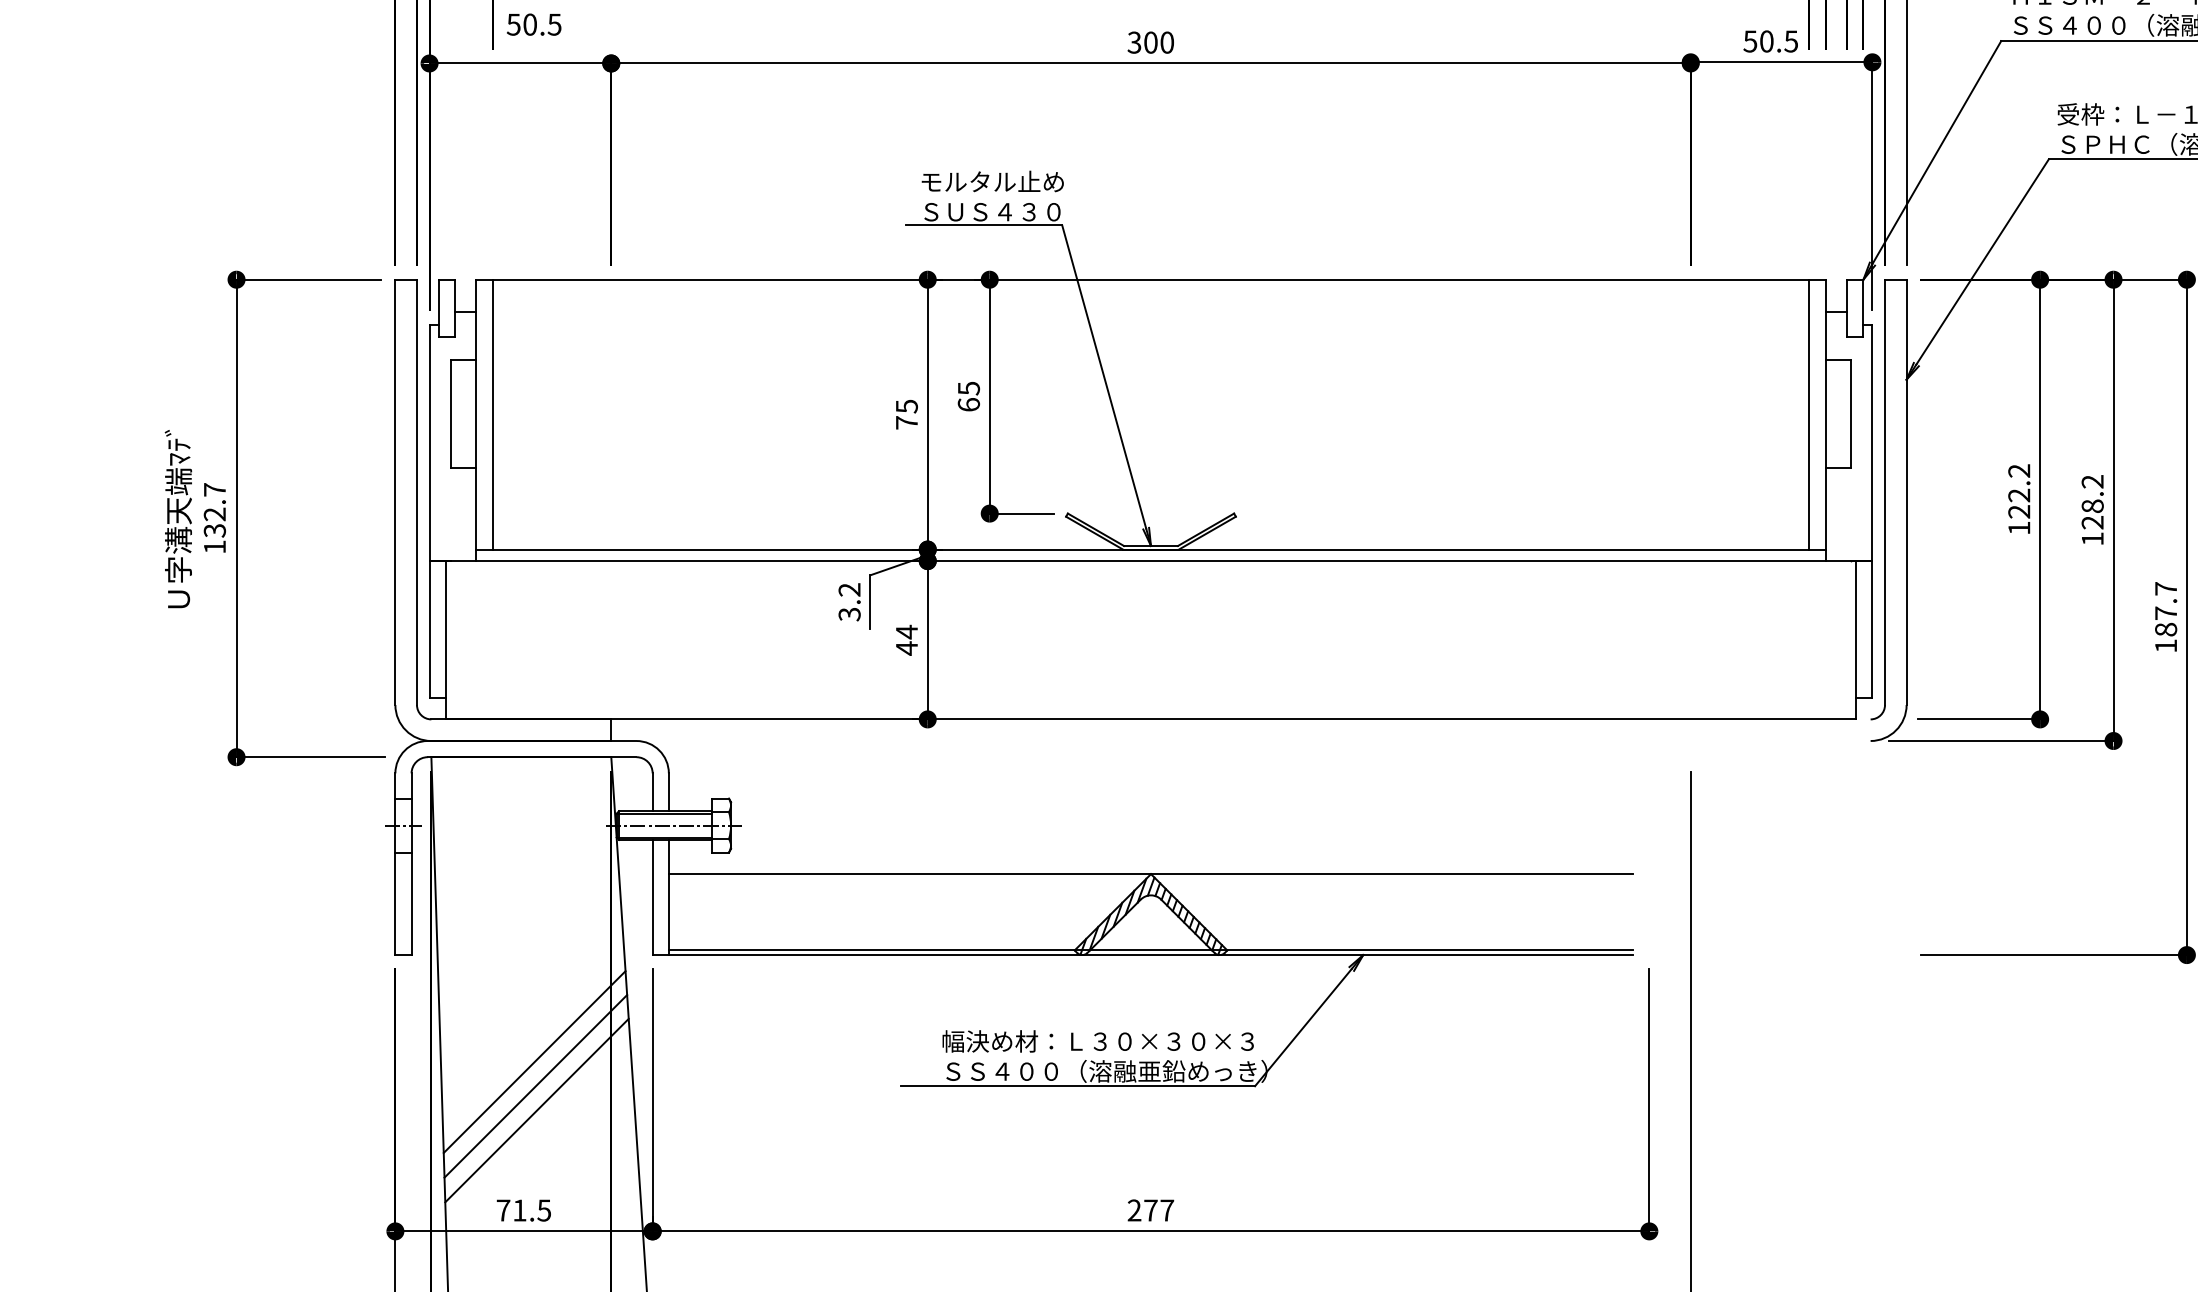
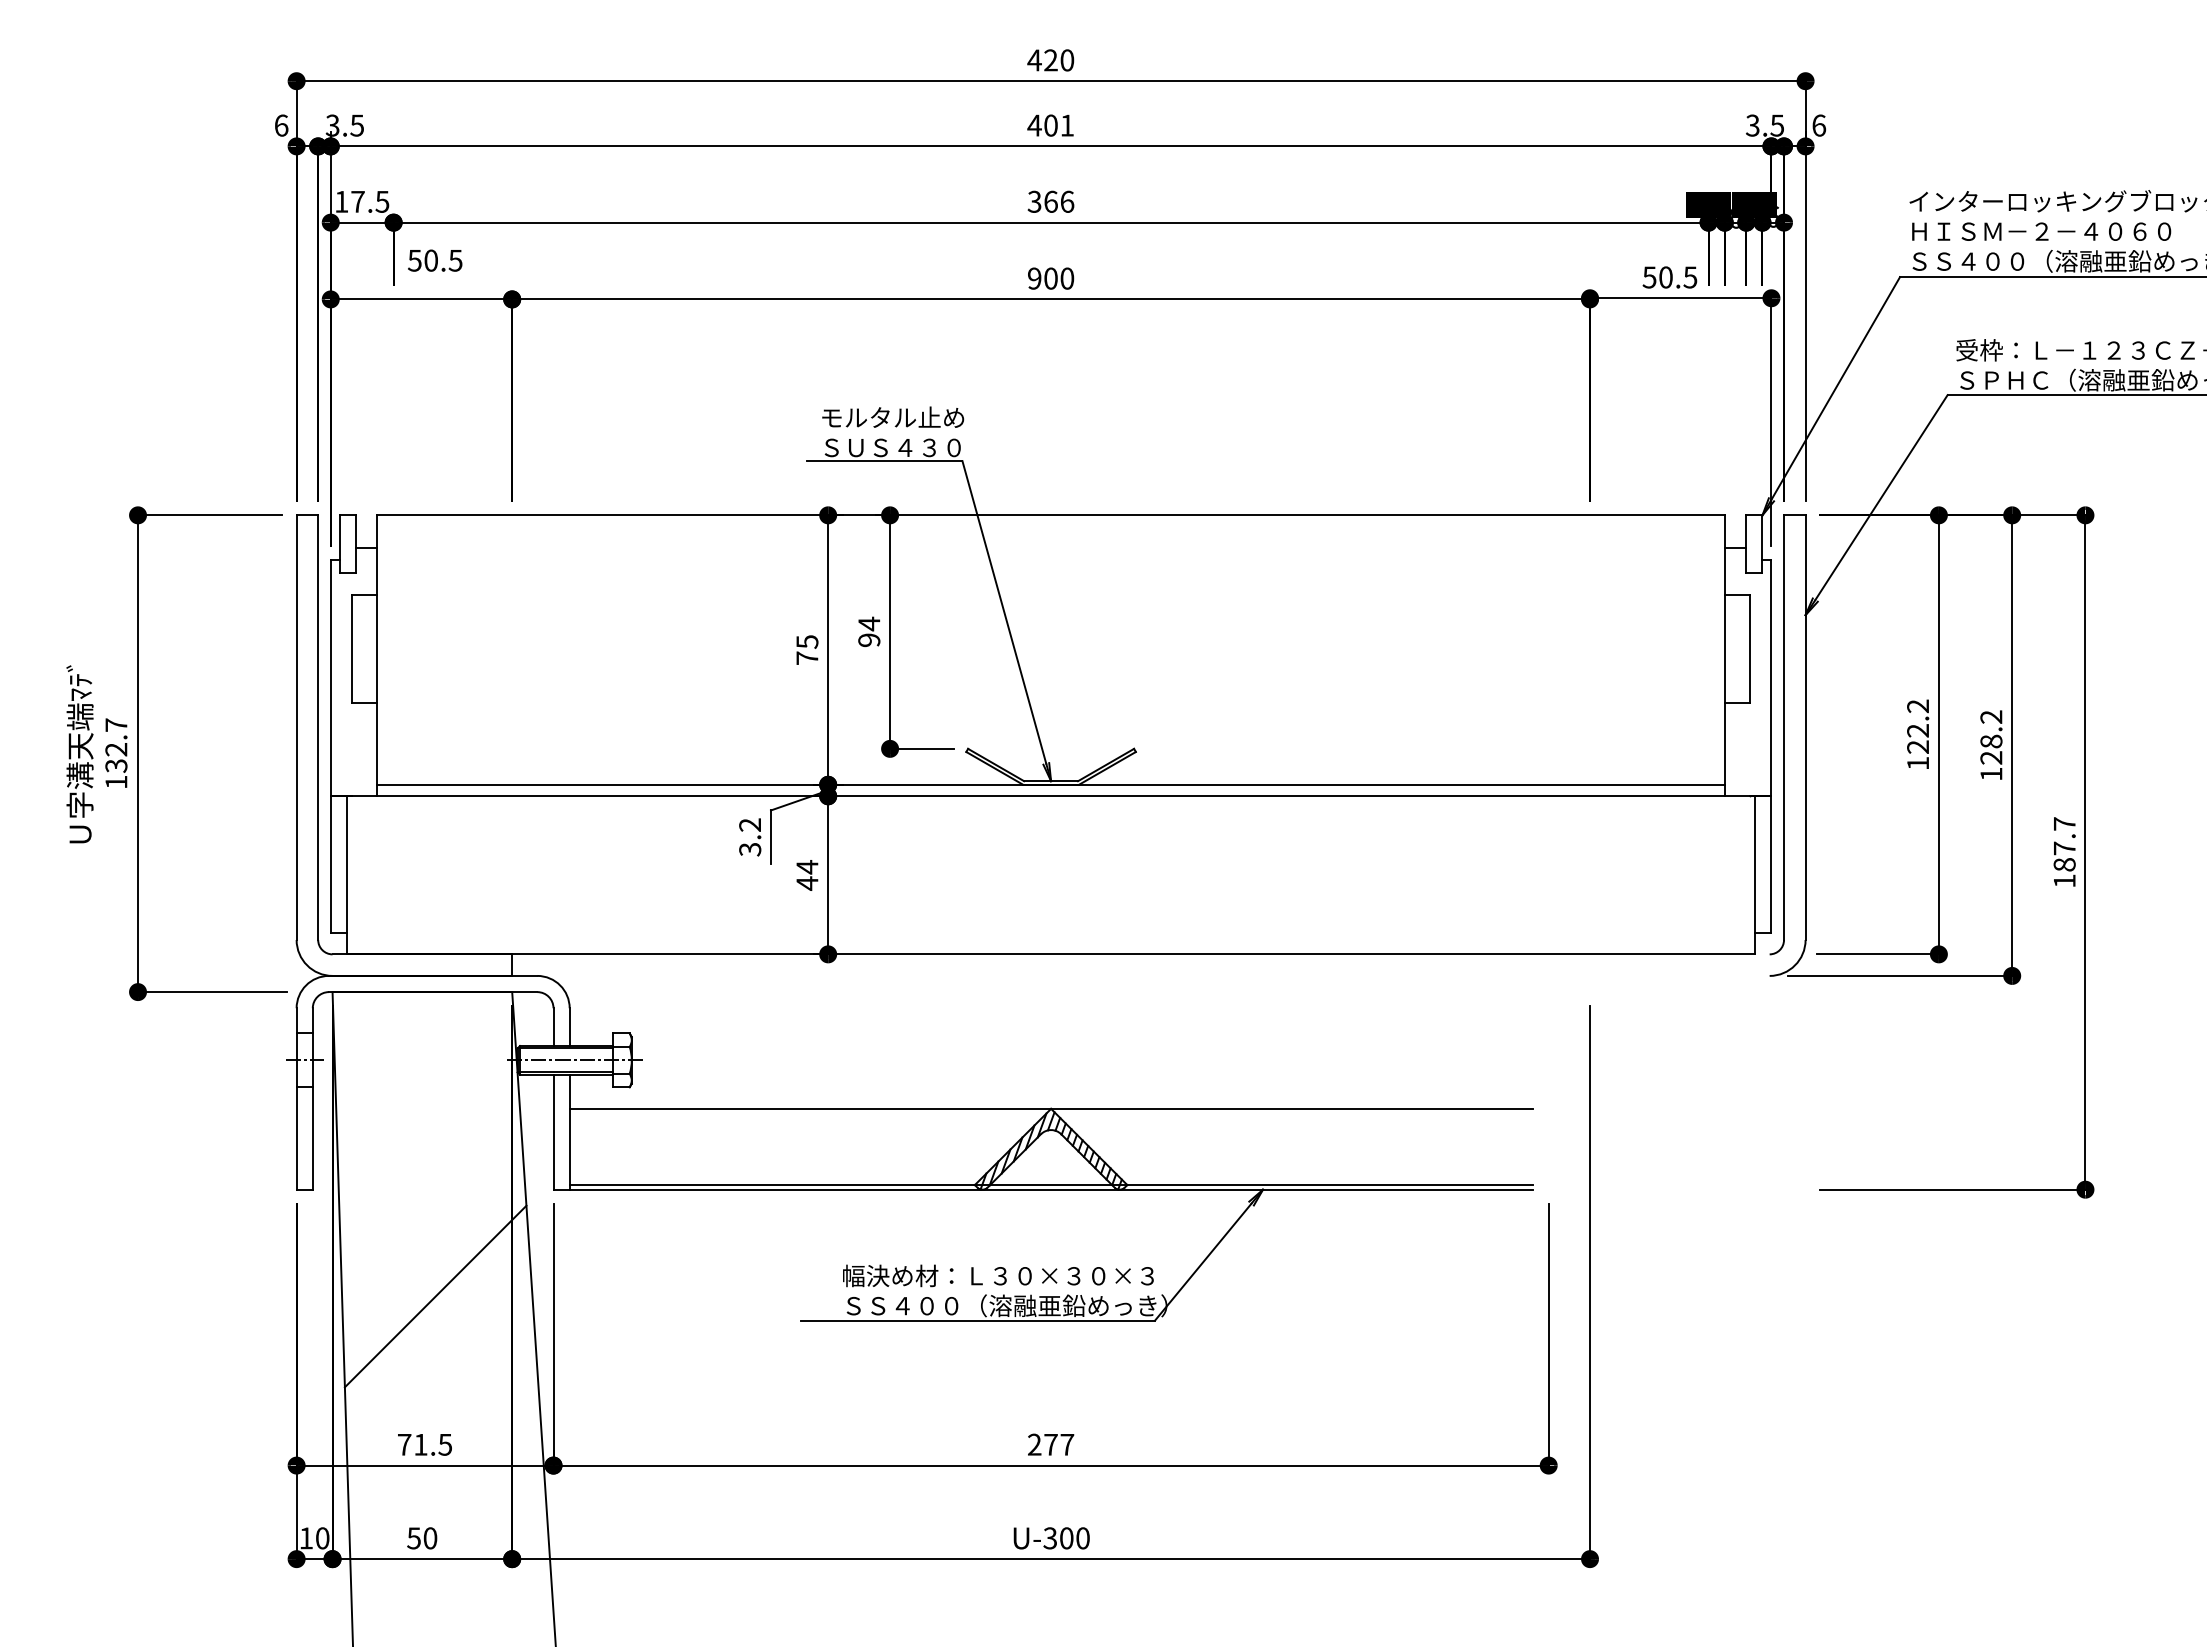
text: (1134, 42) -> (1034, 278), 300 -> 900
text: (969, 396) -> (869, 631), 65 -> 94
line: (492, 414) -> (393, 649), removed
line: (1809, 414) -> (1708, 649), removed
line: (535, 1086) -> (436, 1320), removed
line: (536, 1110) -> (437, 1344), removed

